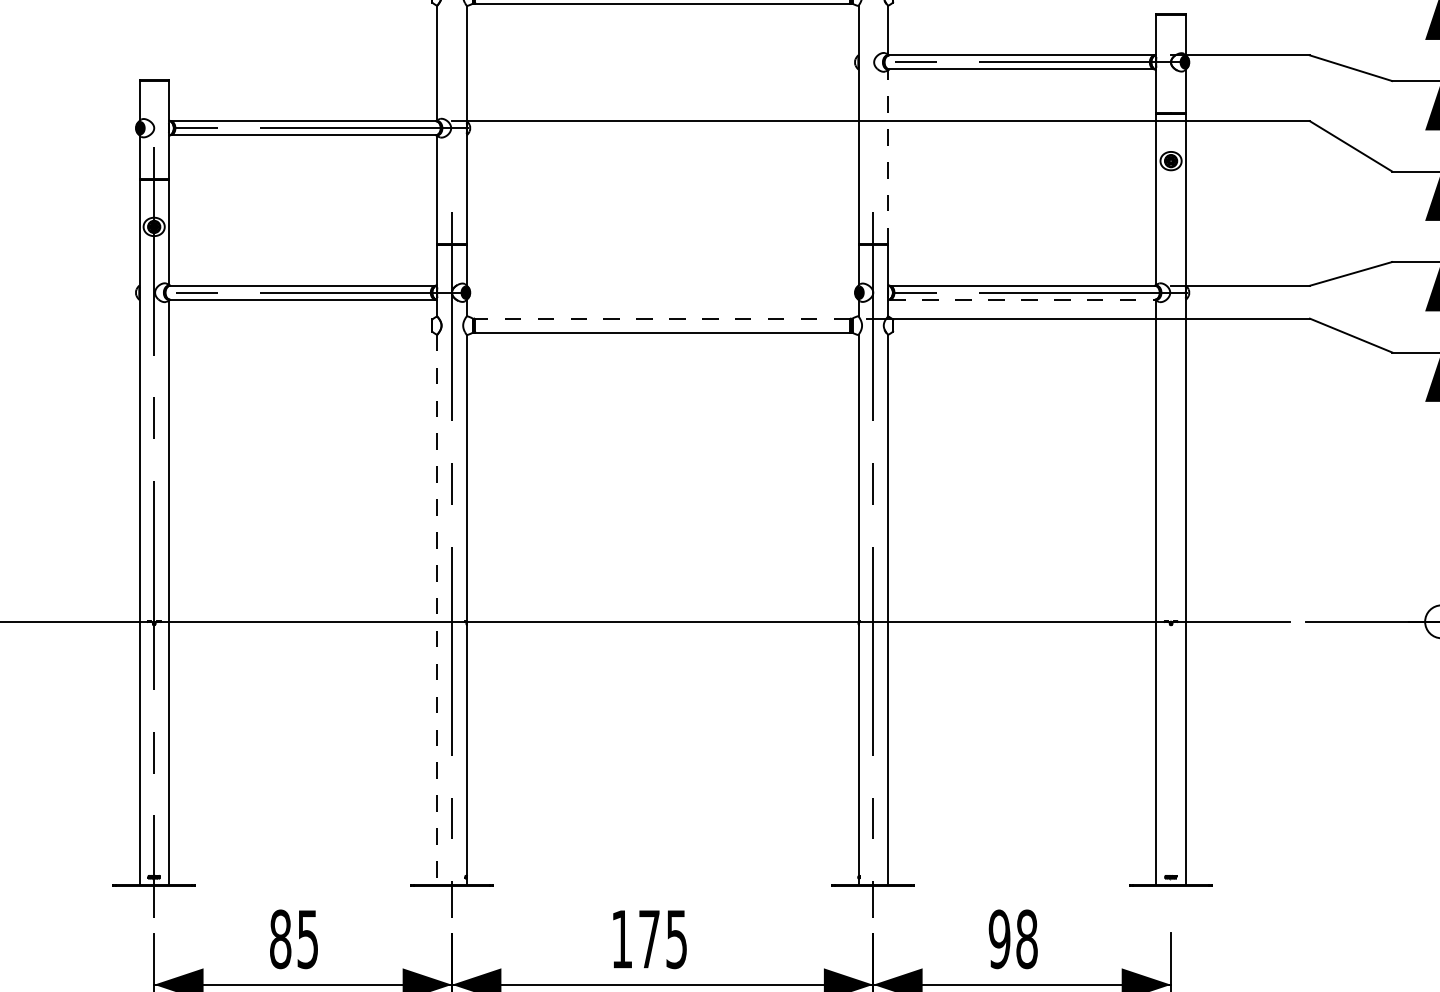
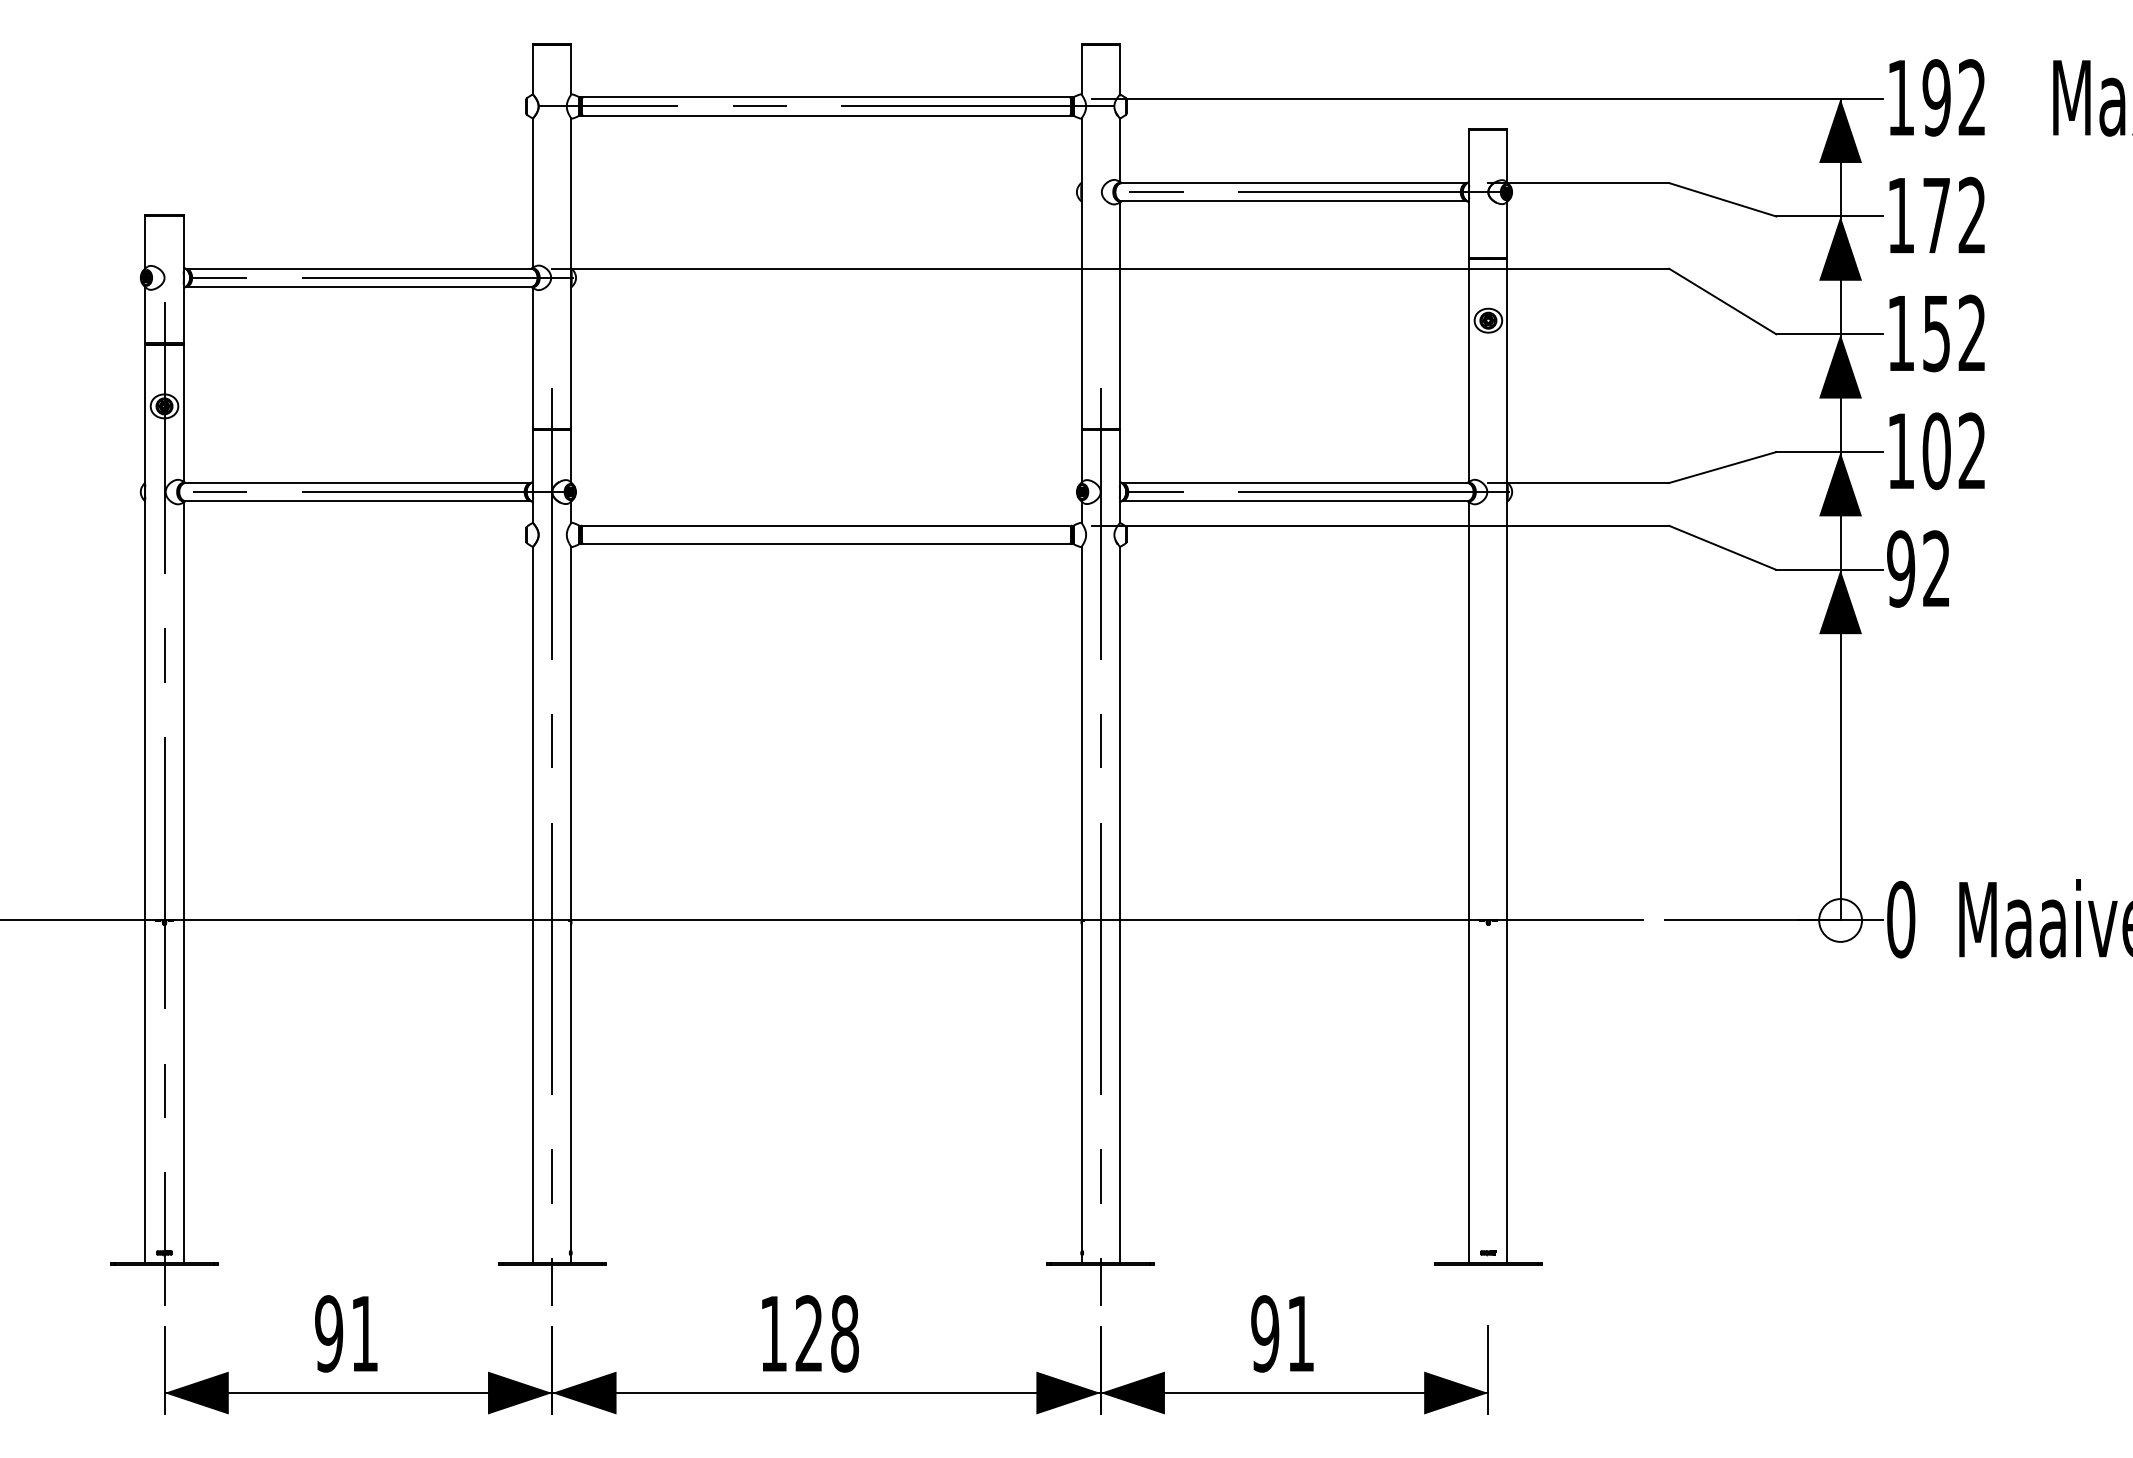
line: (887, 157) -> (1119, 315), dashed -> solid
line: (1022, 299) -> (1294, 501), dashed -> solid
line: (661, 318) -> (825, 525), dashed -> solid
line: (437, 610) -> (533, 905), dashed -> solid
text: (293, 939) -> (346, 1333), 85 -> 91
text: (662, 939) -> (826, 1333), 175 -> 128
text: (1026, 939) -> (1300, 1333), 98 -> 91

